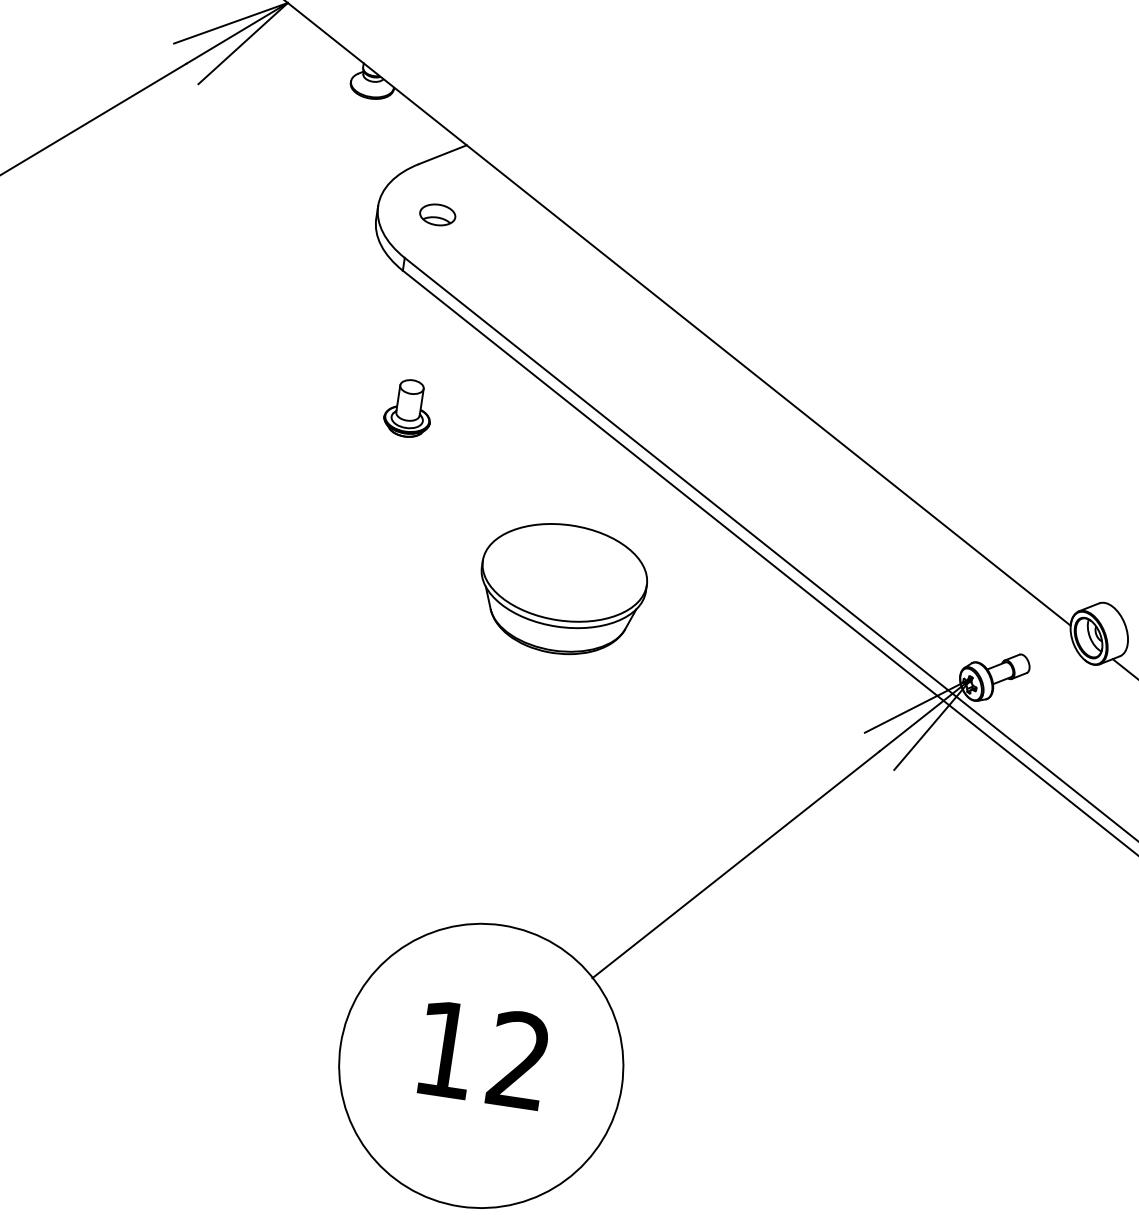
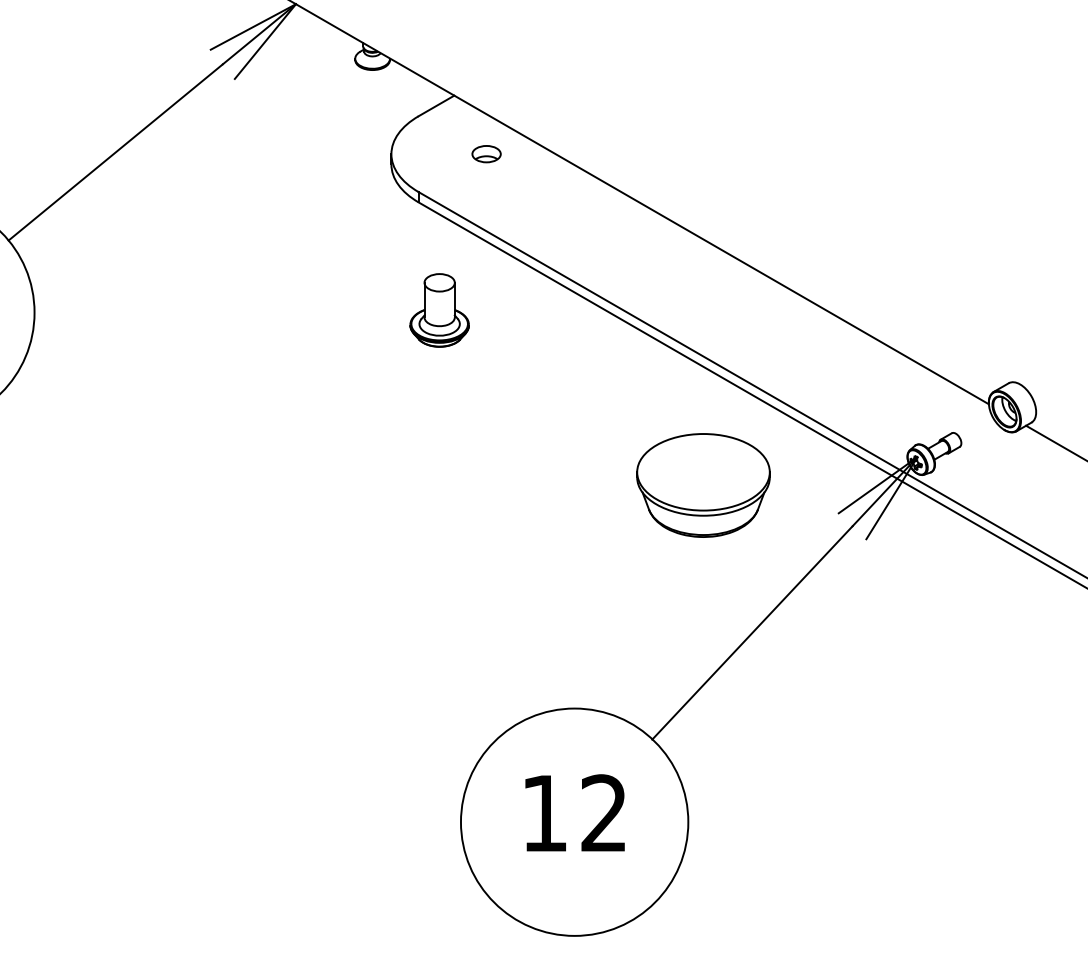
part: (437, 215) -> (486, 154), moved
part: (408, 408) -> (439, 310), size x1.6
part: (562, 589) -> (703, 485), moved

